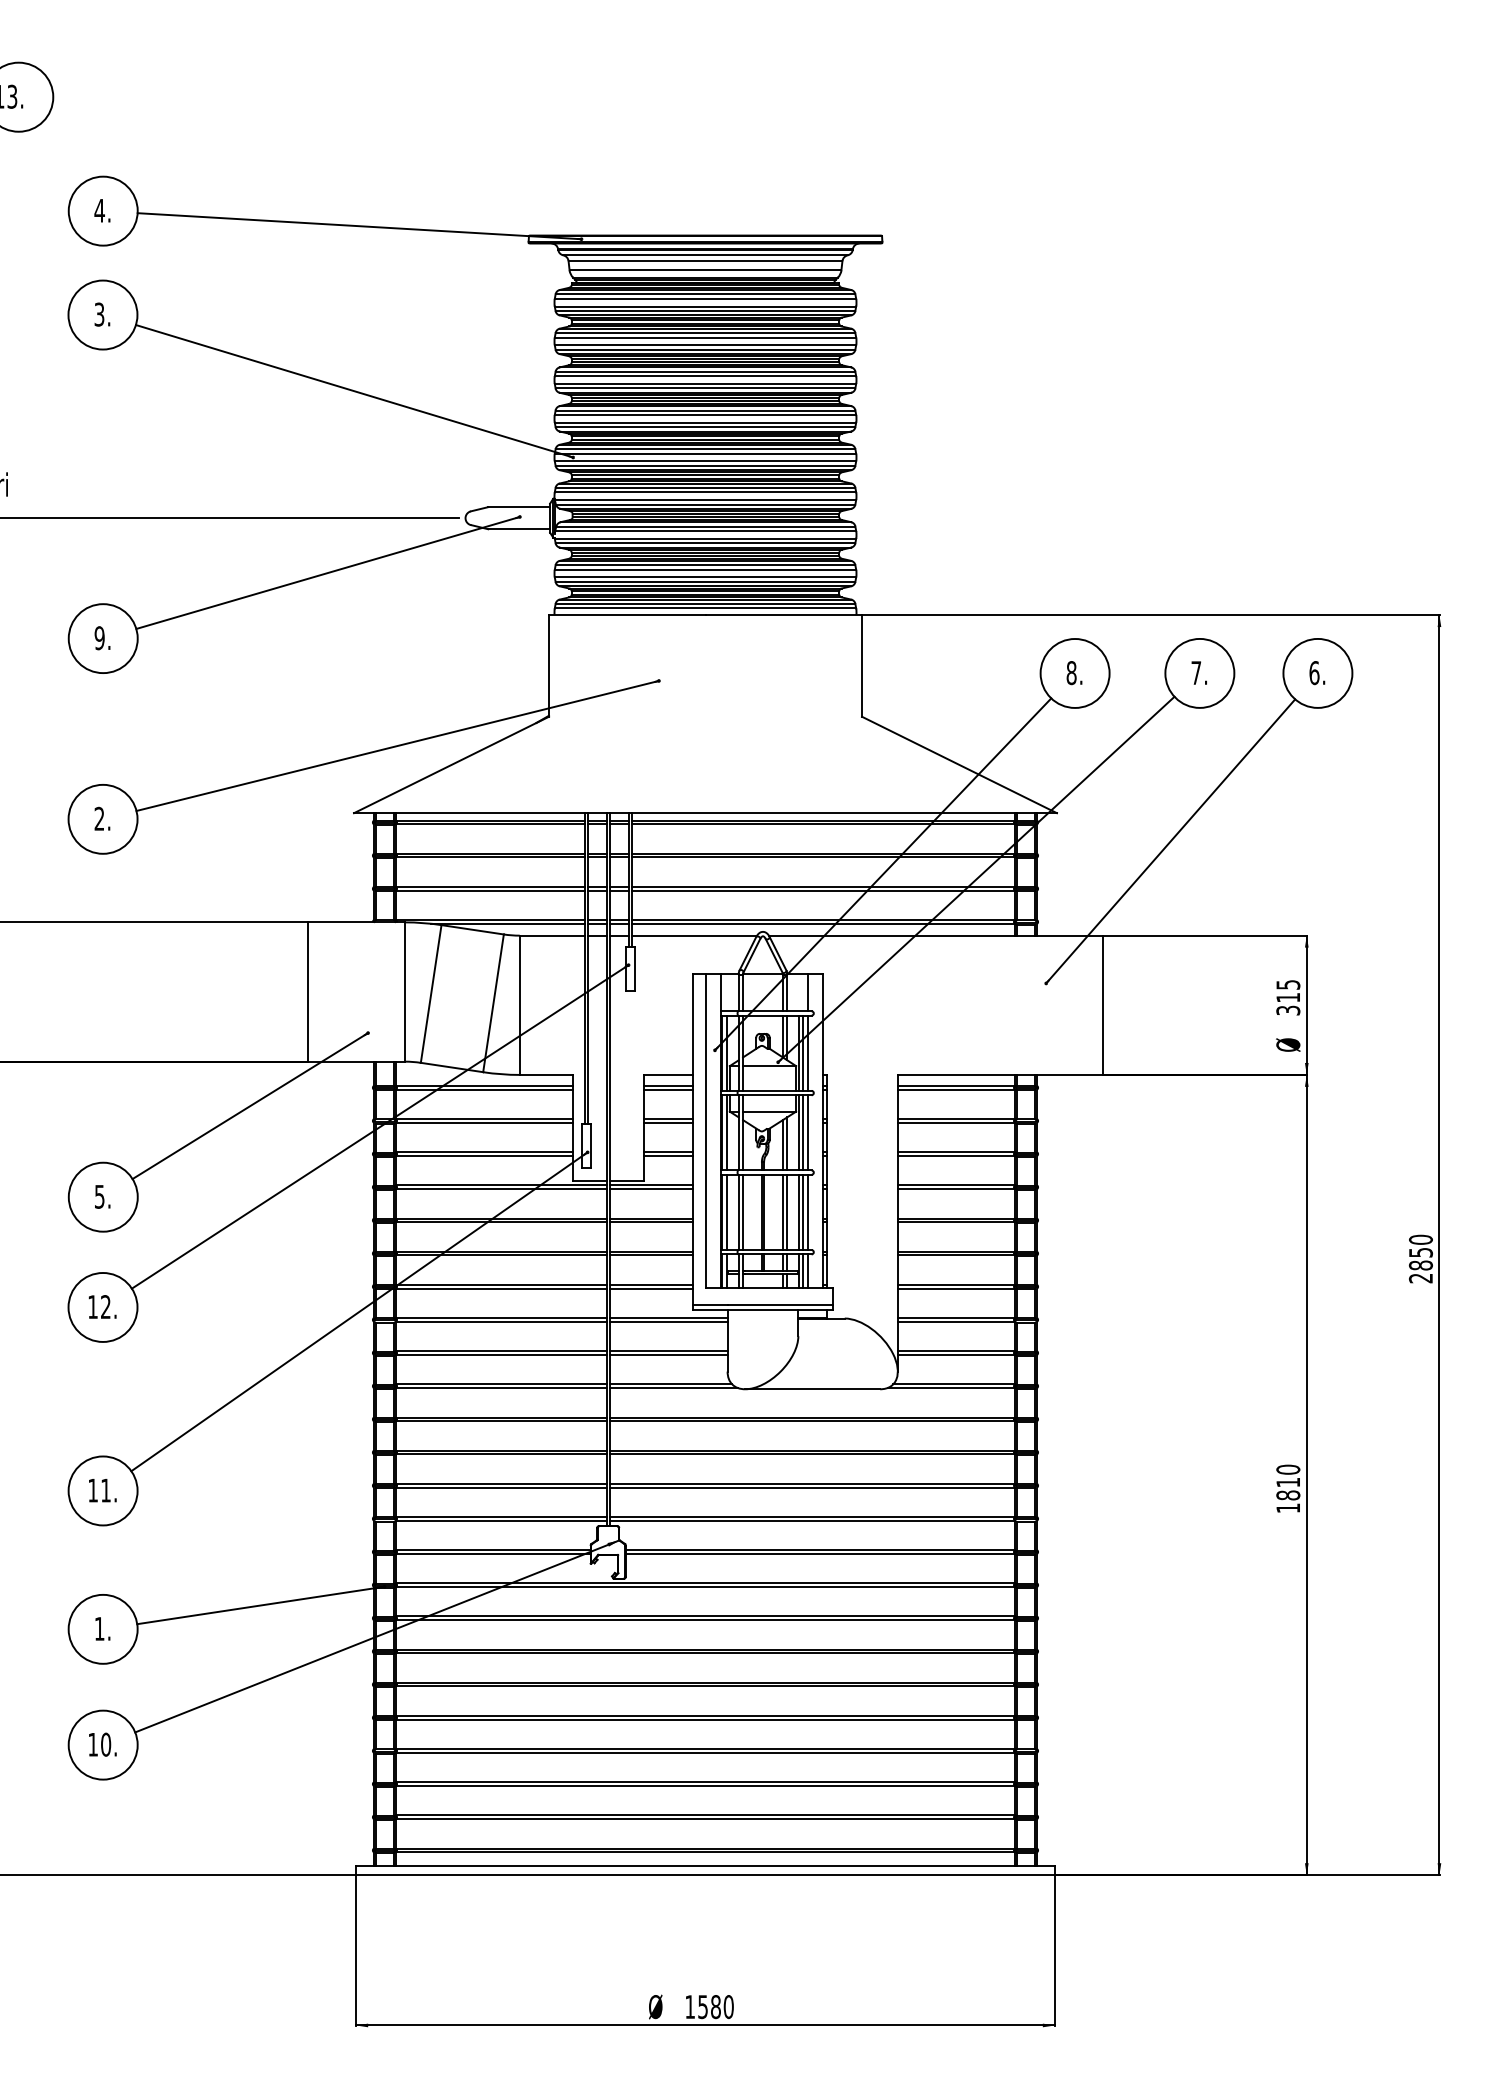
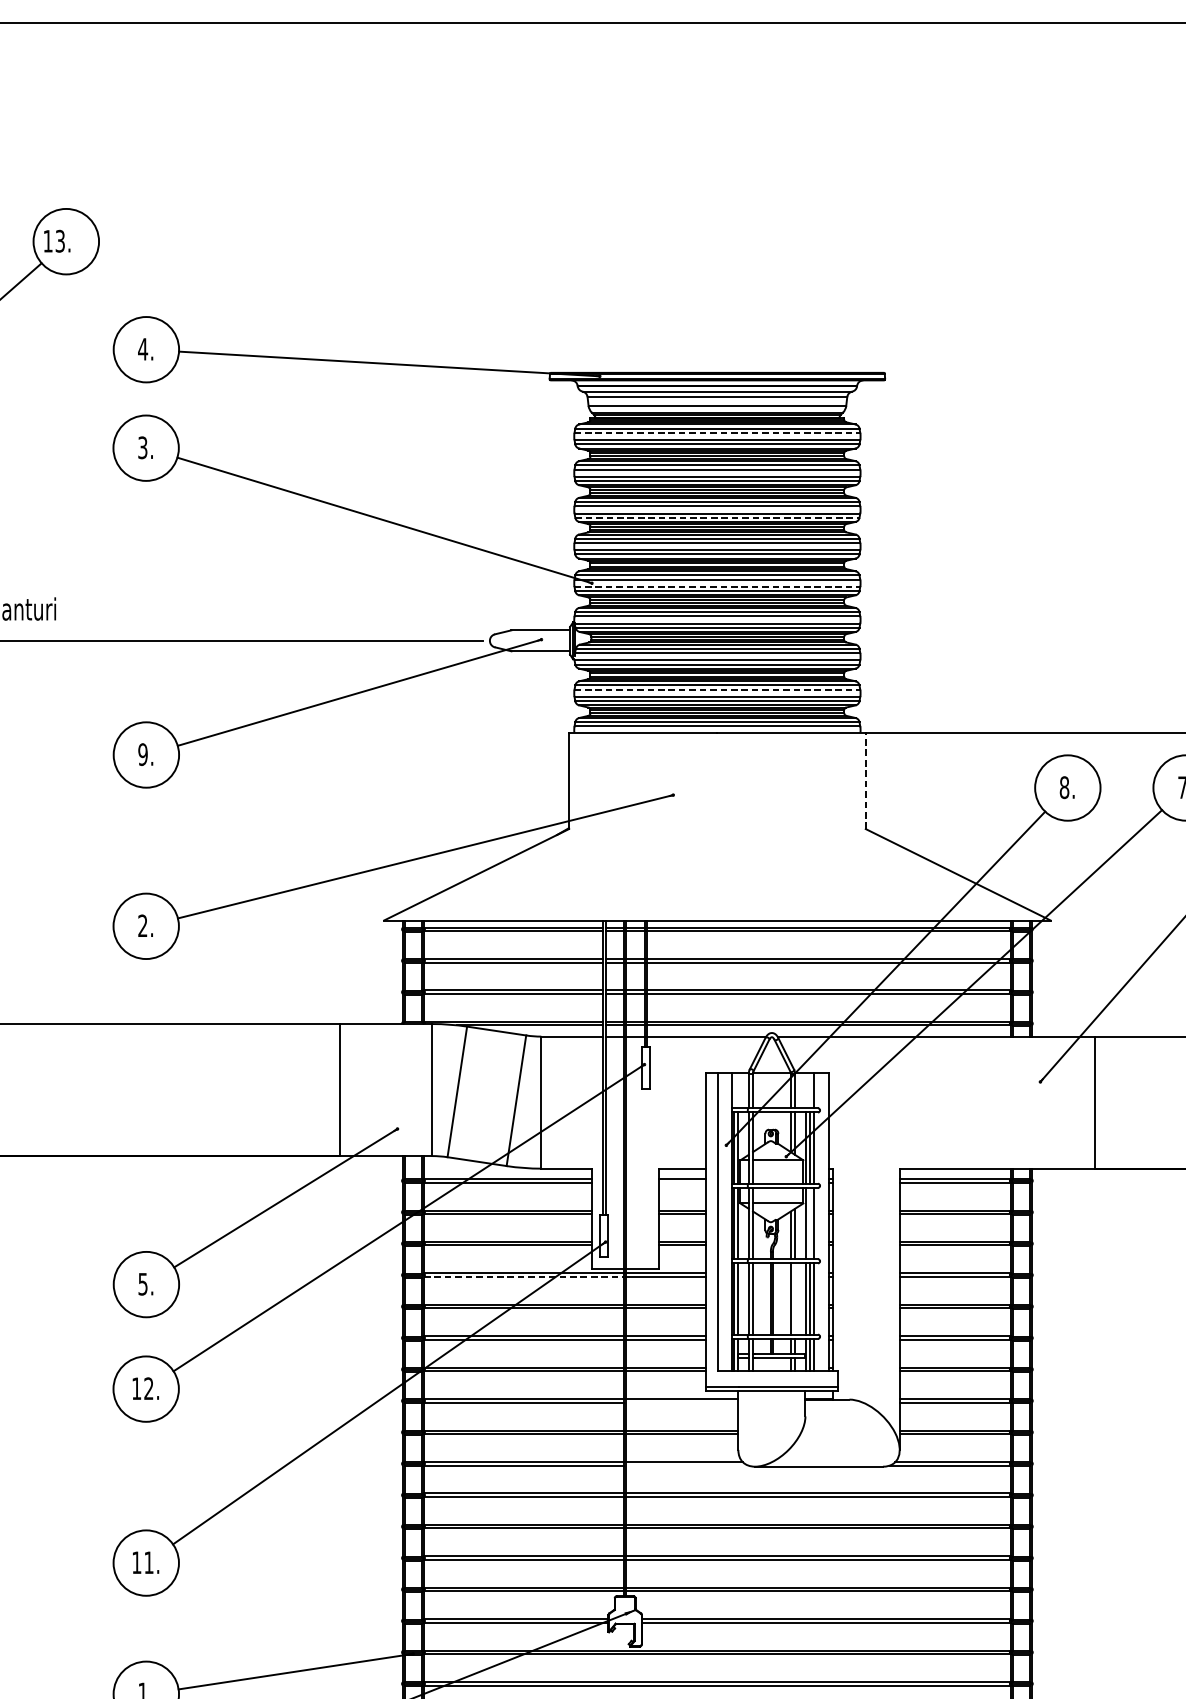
line: (705, 298) -> (717, 432), solid -> dashed
line: (705, 388) -> (717, 517), solid -> dashed
line: (705, 461) -> (717, 587), solid -> dashed
line: (705, 569) -> (717, 689), solid -> dashed
line: (862, 665) -> (866, 780), solid -> dashed
line: (668, 1089) -> (682, 1182), removed
line: (803, 1132) -> (810, 1223), removed
line: (501, 1189) -> (523, 1277), solid -> dashed
line: (787, 1212) -> (795, 1299), removed
line: (668, 1321) -> (682, 1402), removed
line: (673, 1388) -> (687, 1465), removed

